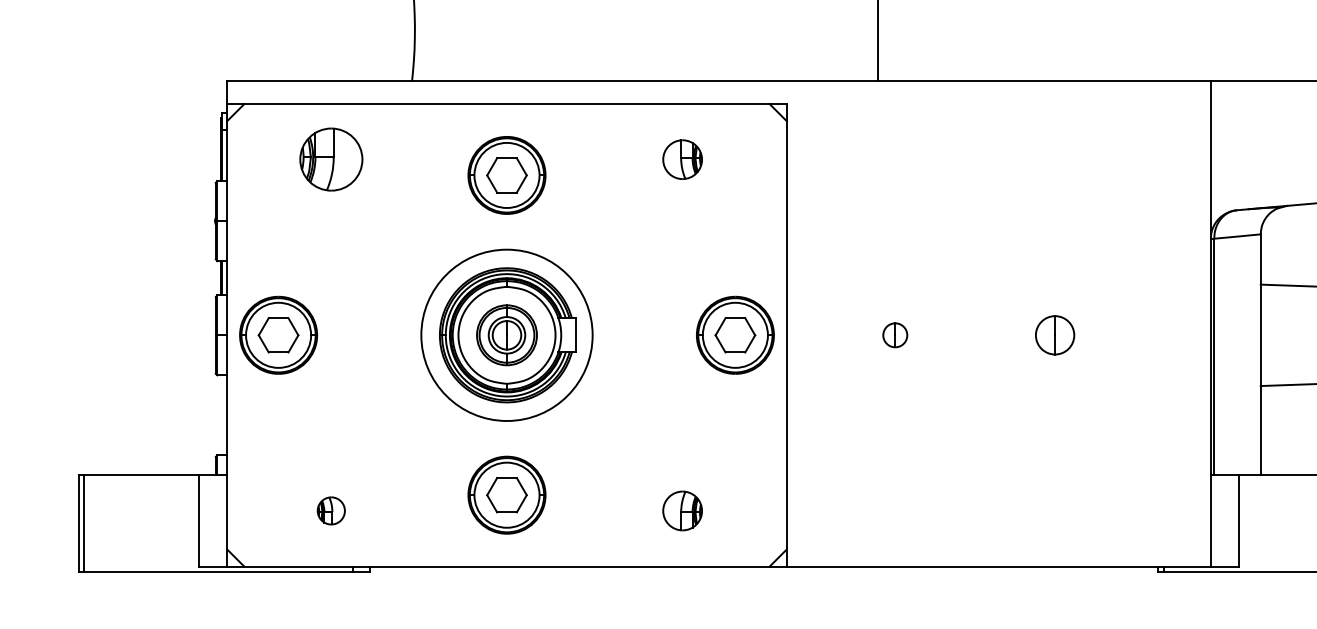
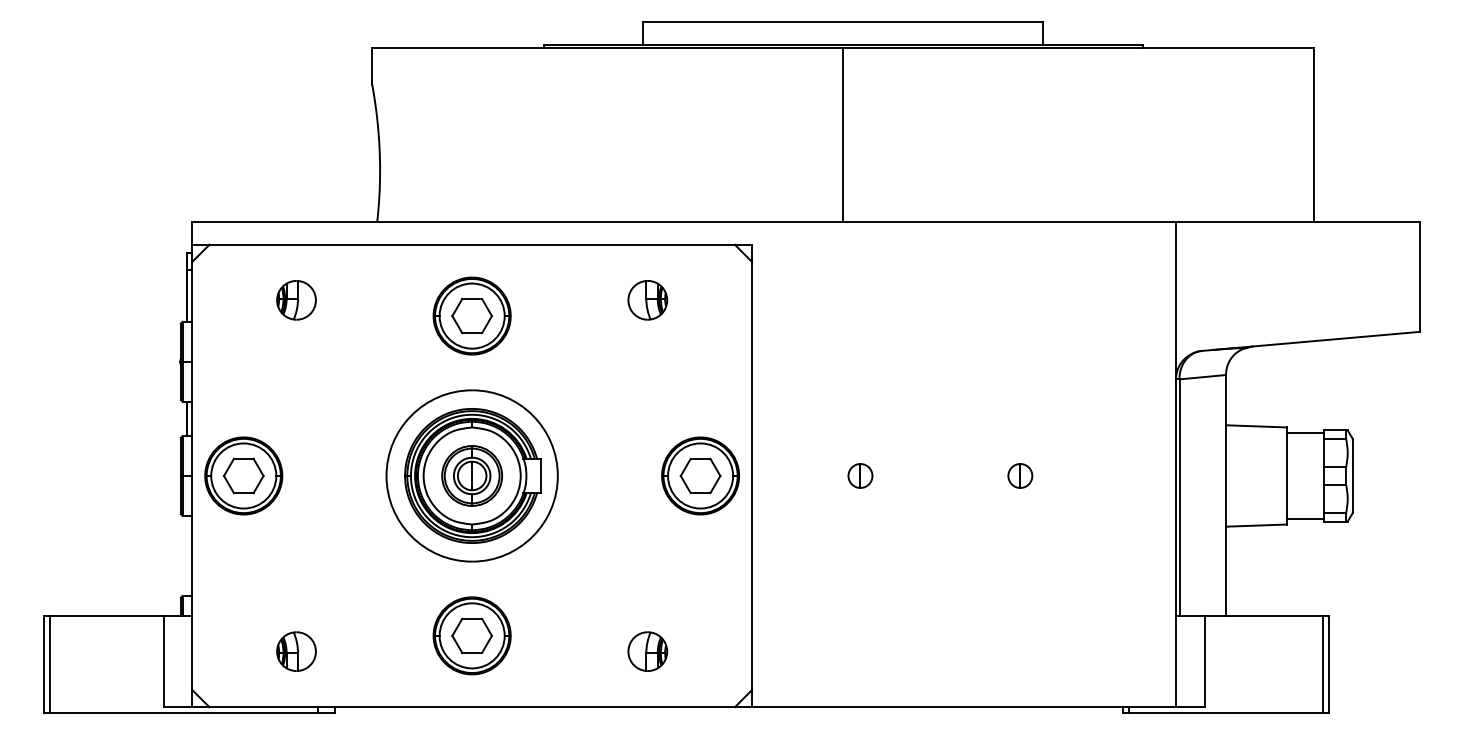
part: (331, 159) -> (296, 300), size x0.62
part: (1055, 334) -> (1020, 475), size x0.62
part: (331, 510) -> (296, 651), size x1.43

